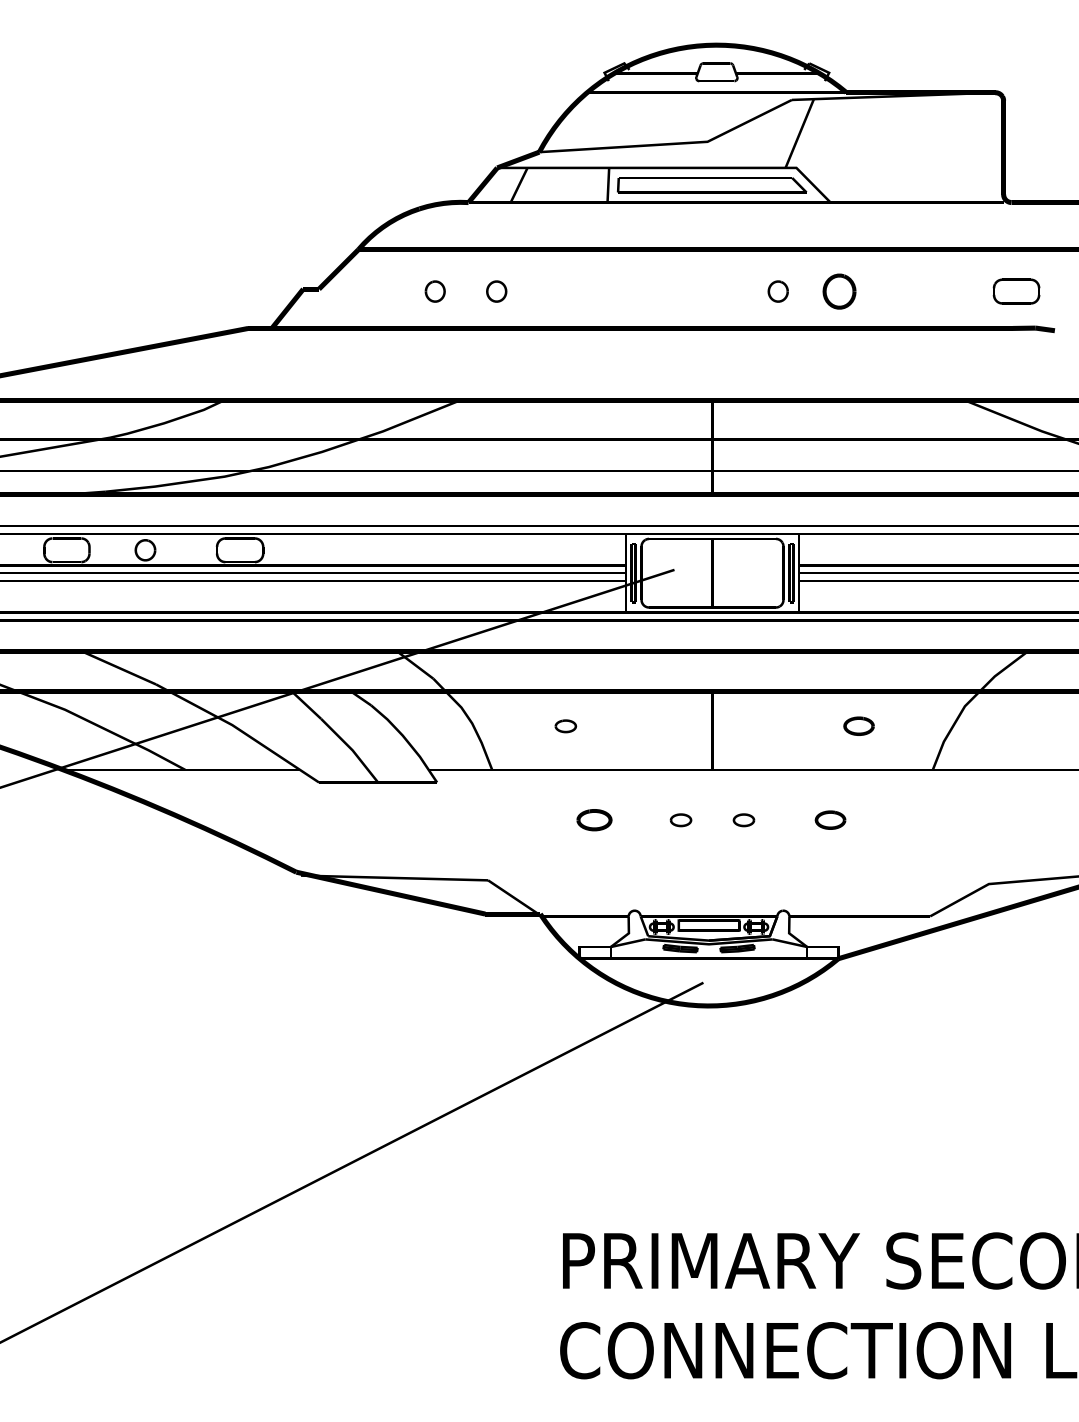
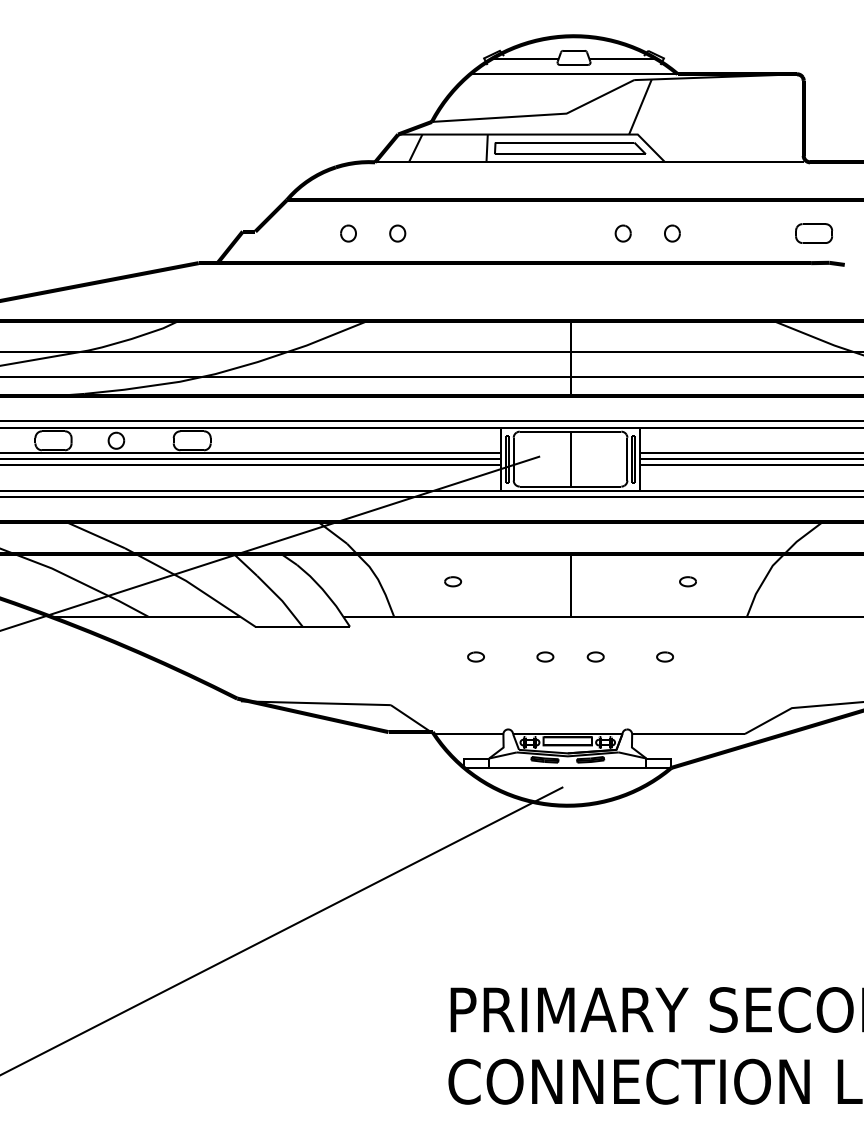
part: (839, 291) -> (672, 233), size x0.62
part: (859, 726) -> (688, 581), size x0.71
part: (594, 820) -> (476, 657), size x0.62
part: (830, 820) -> (665, 657), size x0.71

